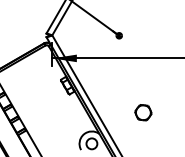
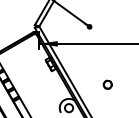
part: (143, 112) -> (107, 84), size x0.7

